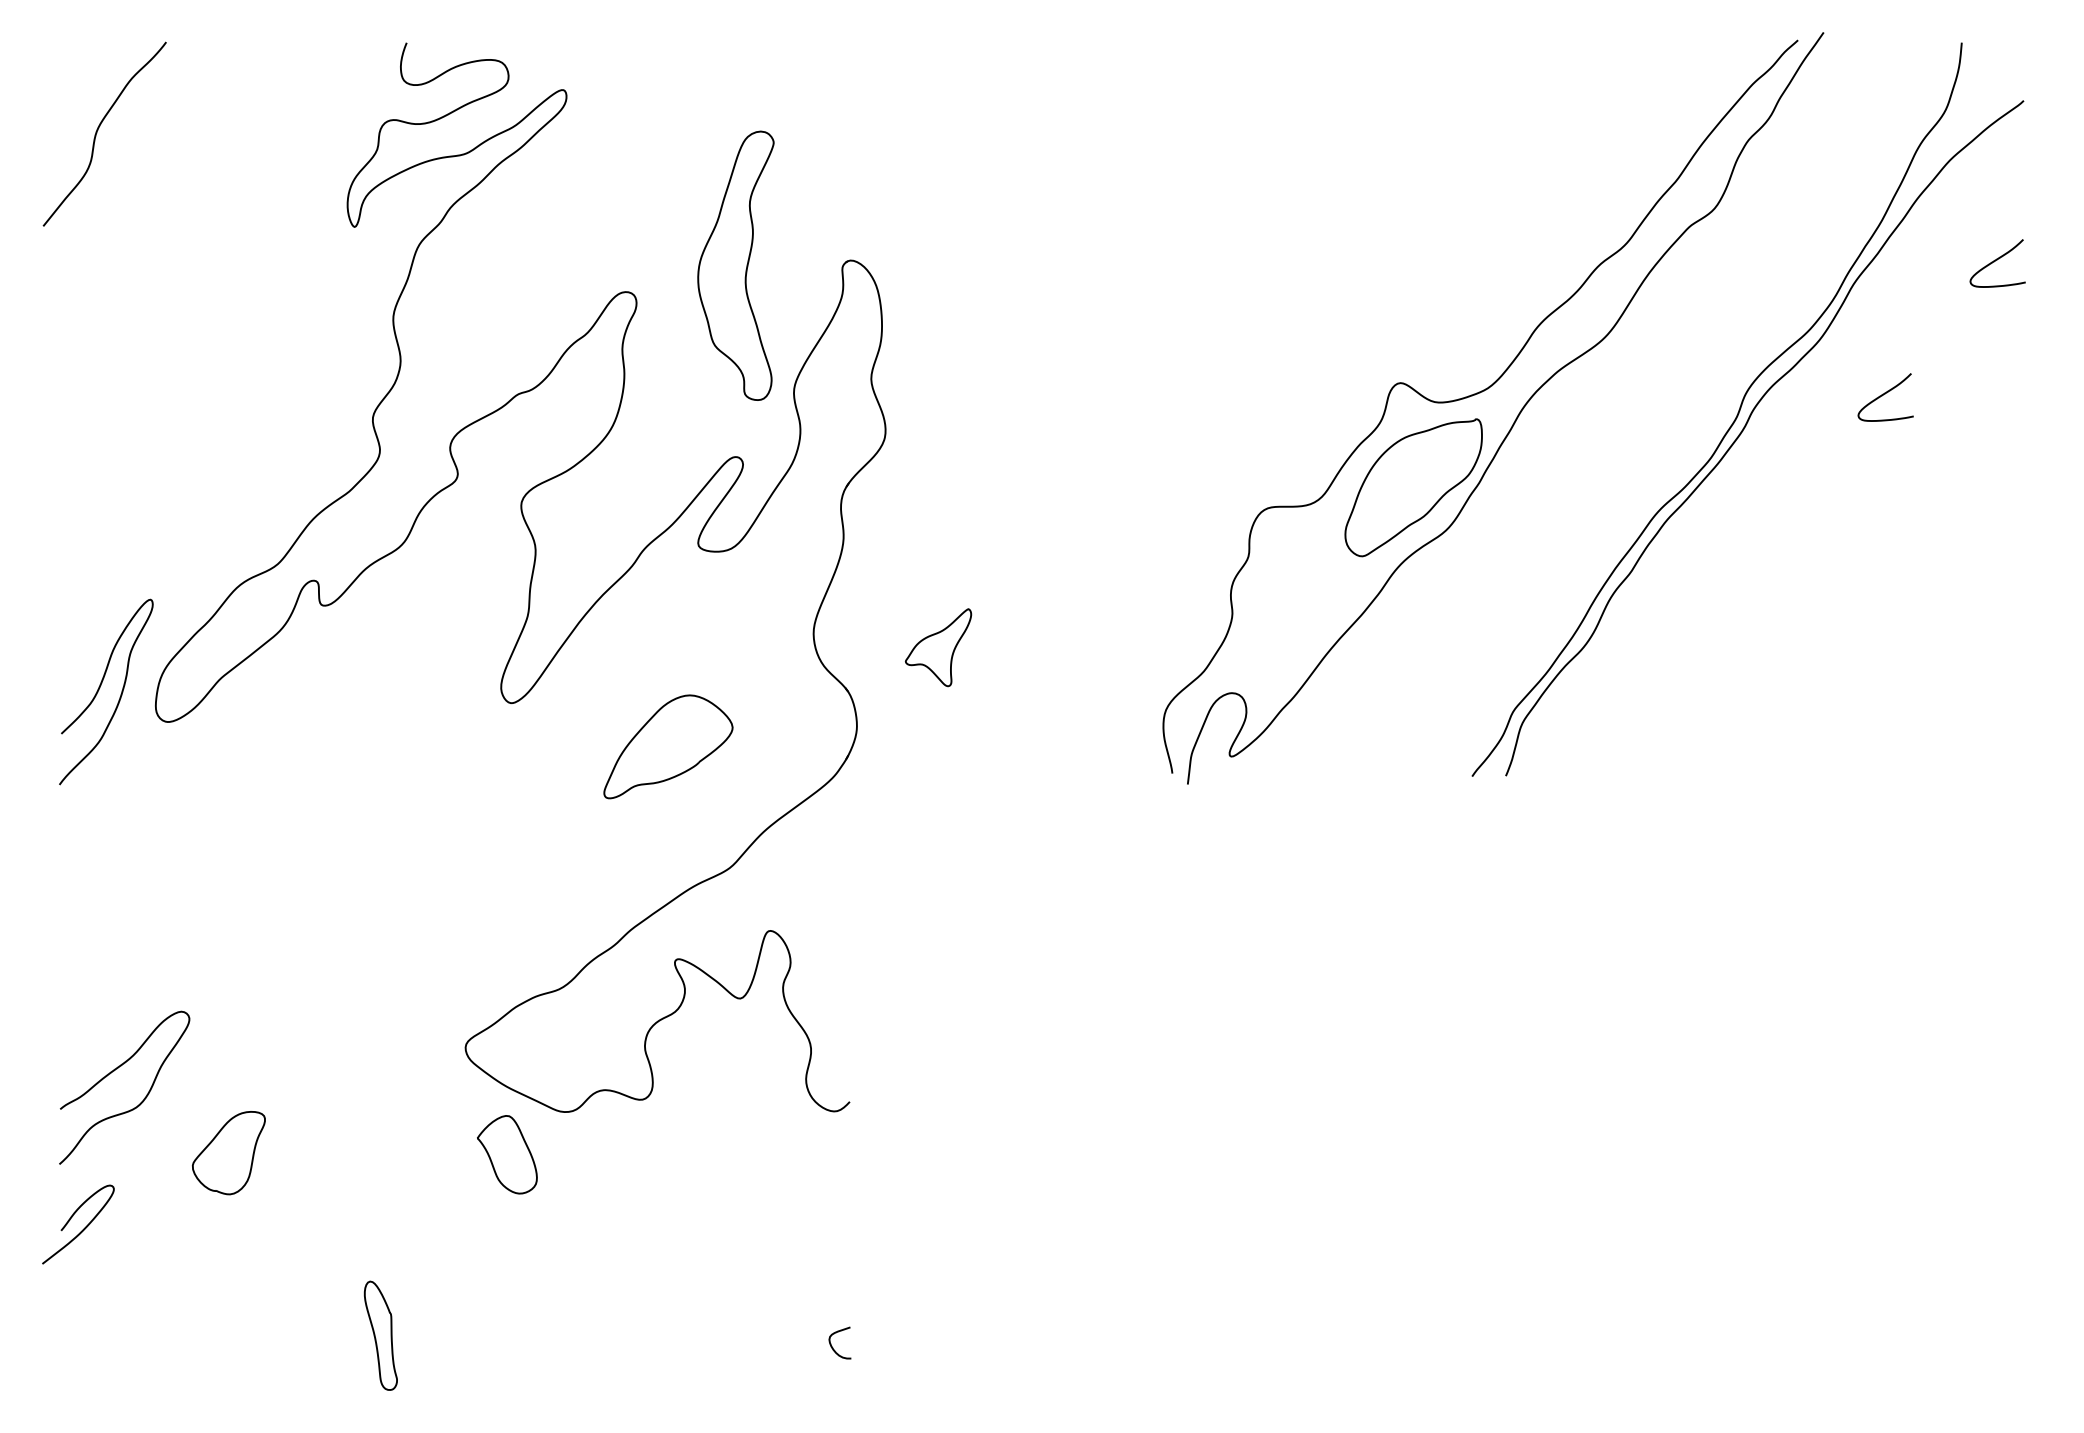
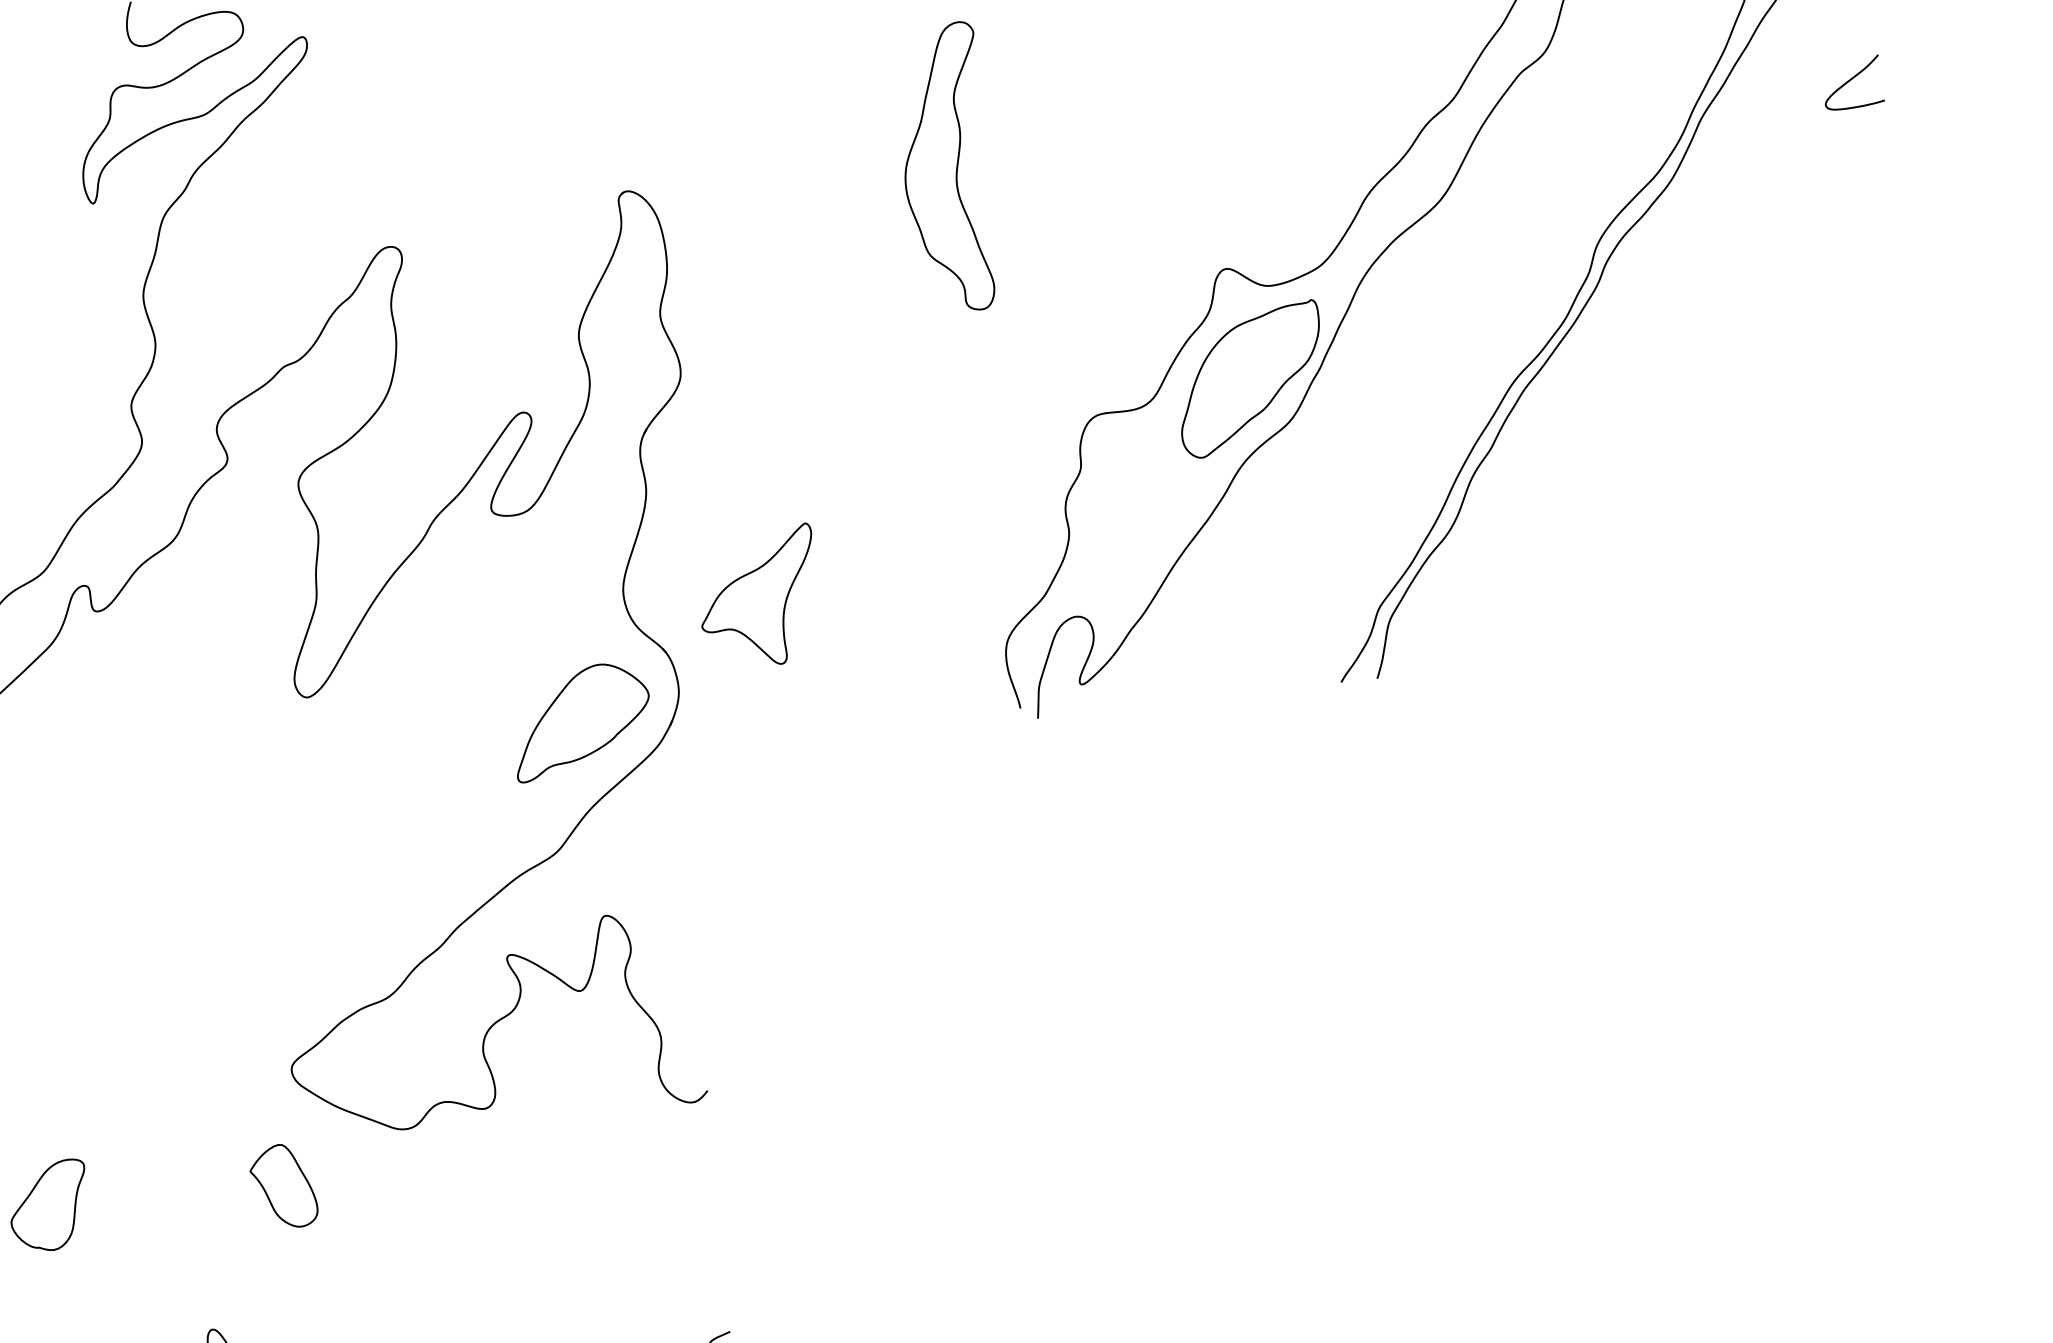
part: (735, 265) -> (944, 167), moved
curve: (1883, 395) -> (1743, 235), removed
part: (938, 647) -> (758, 596), size x1.67
part: (668, 746) -> (582, 721), moved
part: (507, 1154) -> (283, 1186), moved

